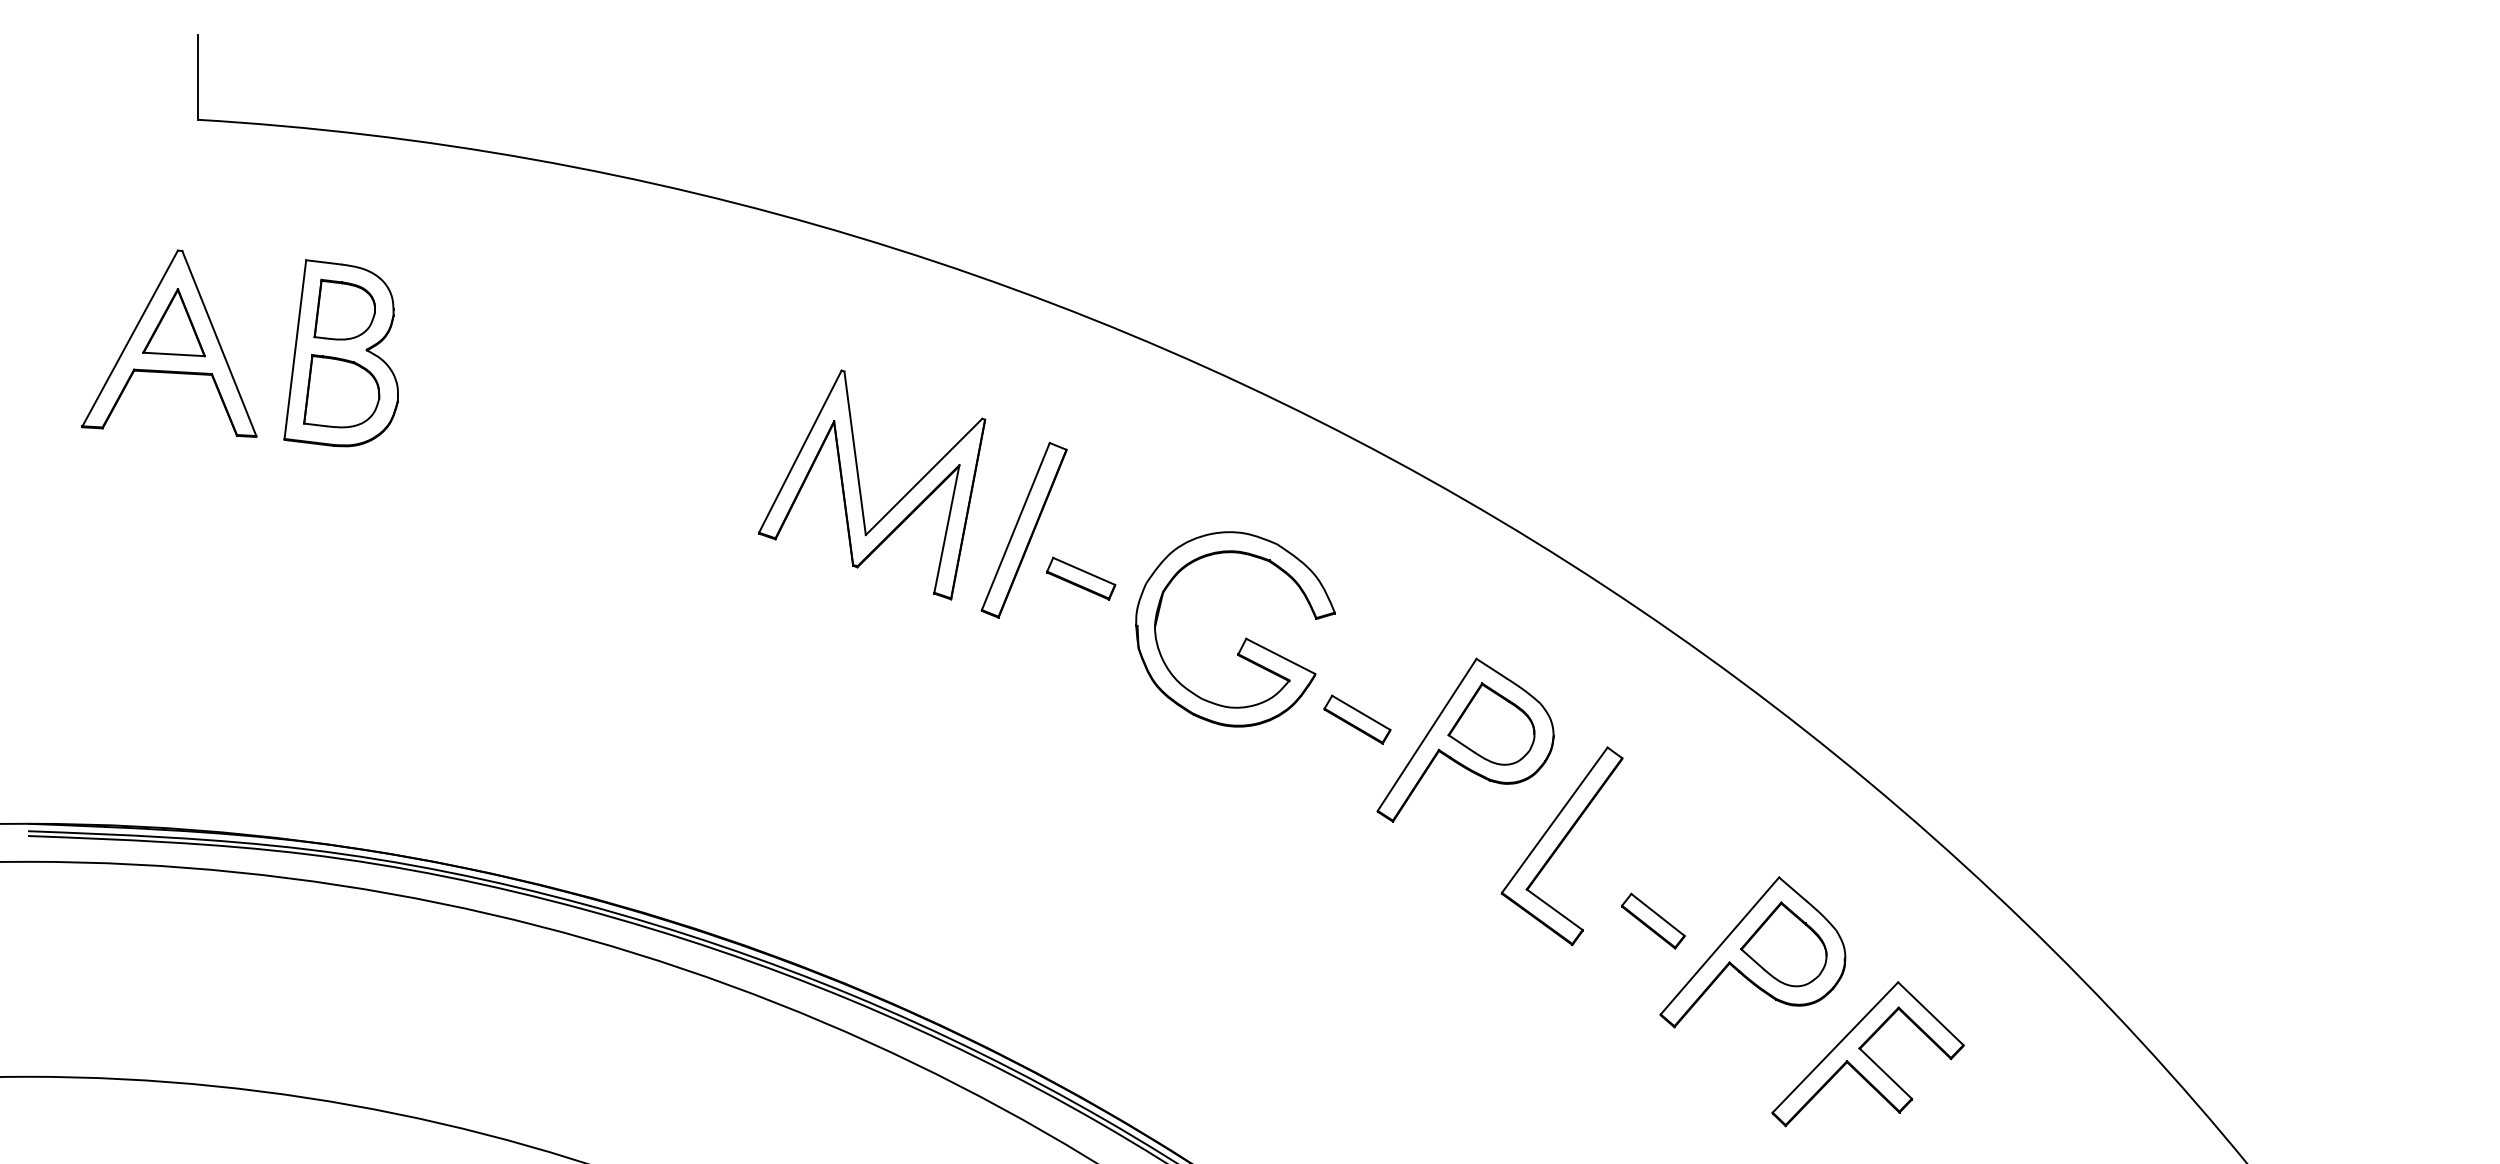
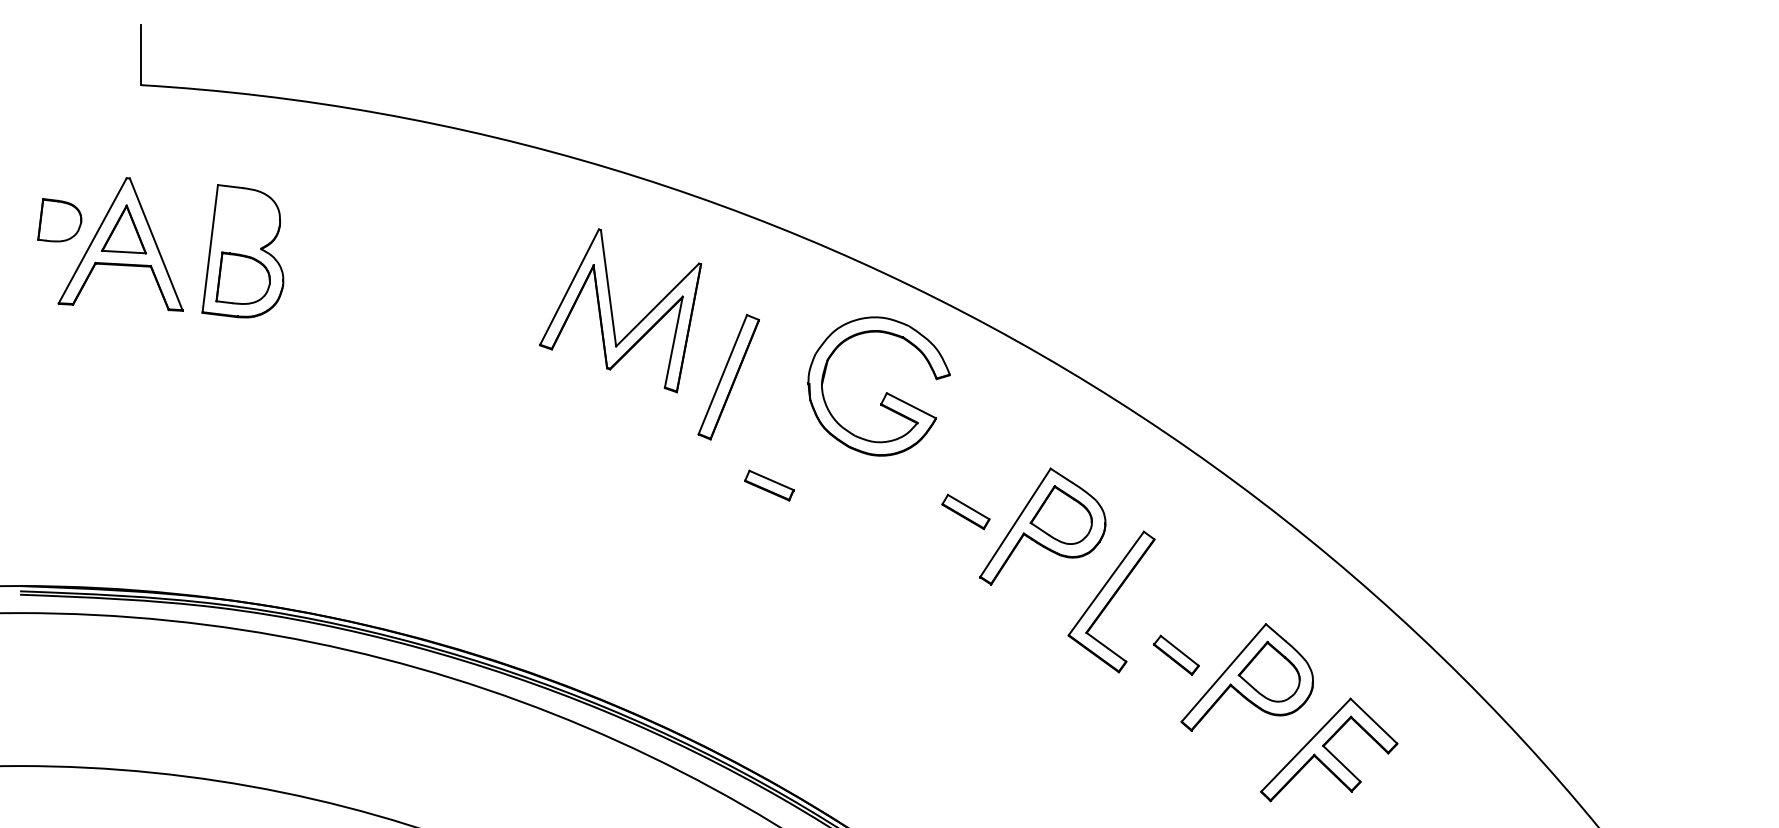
part: (344, 309) -> (59, 220), moved
part: (860, 484) -> (612, 310), moved
part: (1081, 578) -> (769, 485), moved
part: (1245, 637) -> (886, 392), moved

